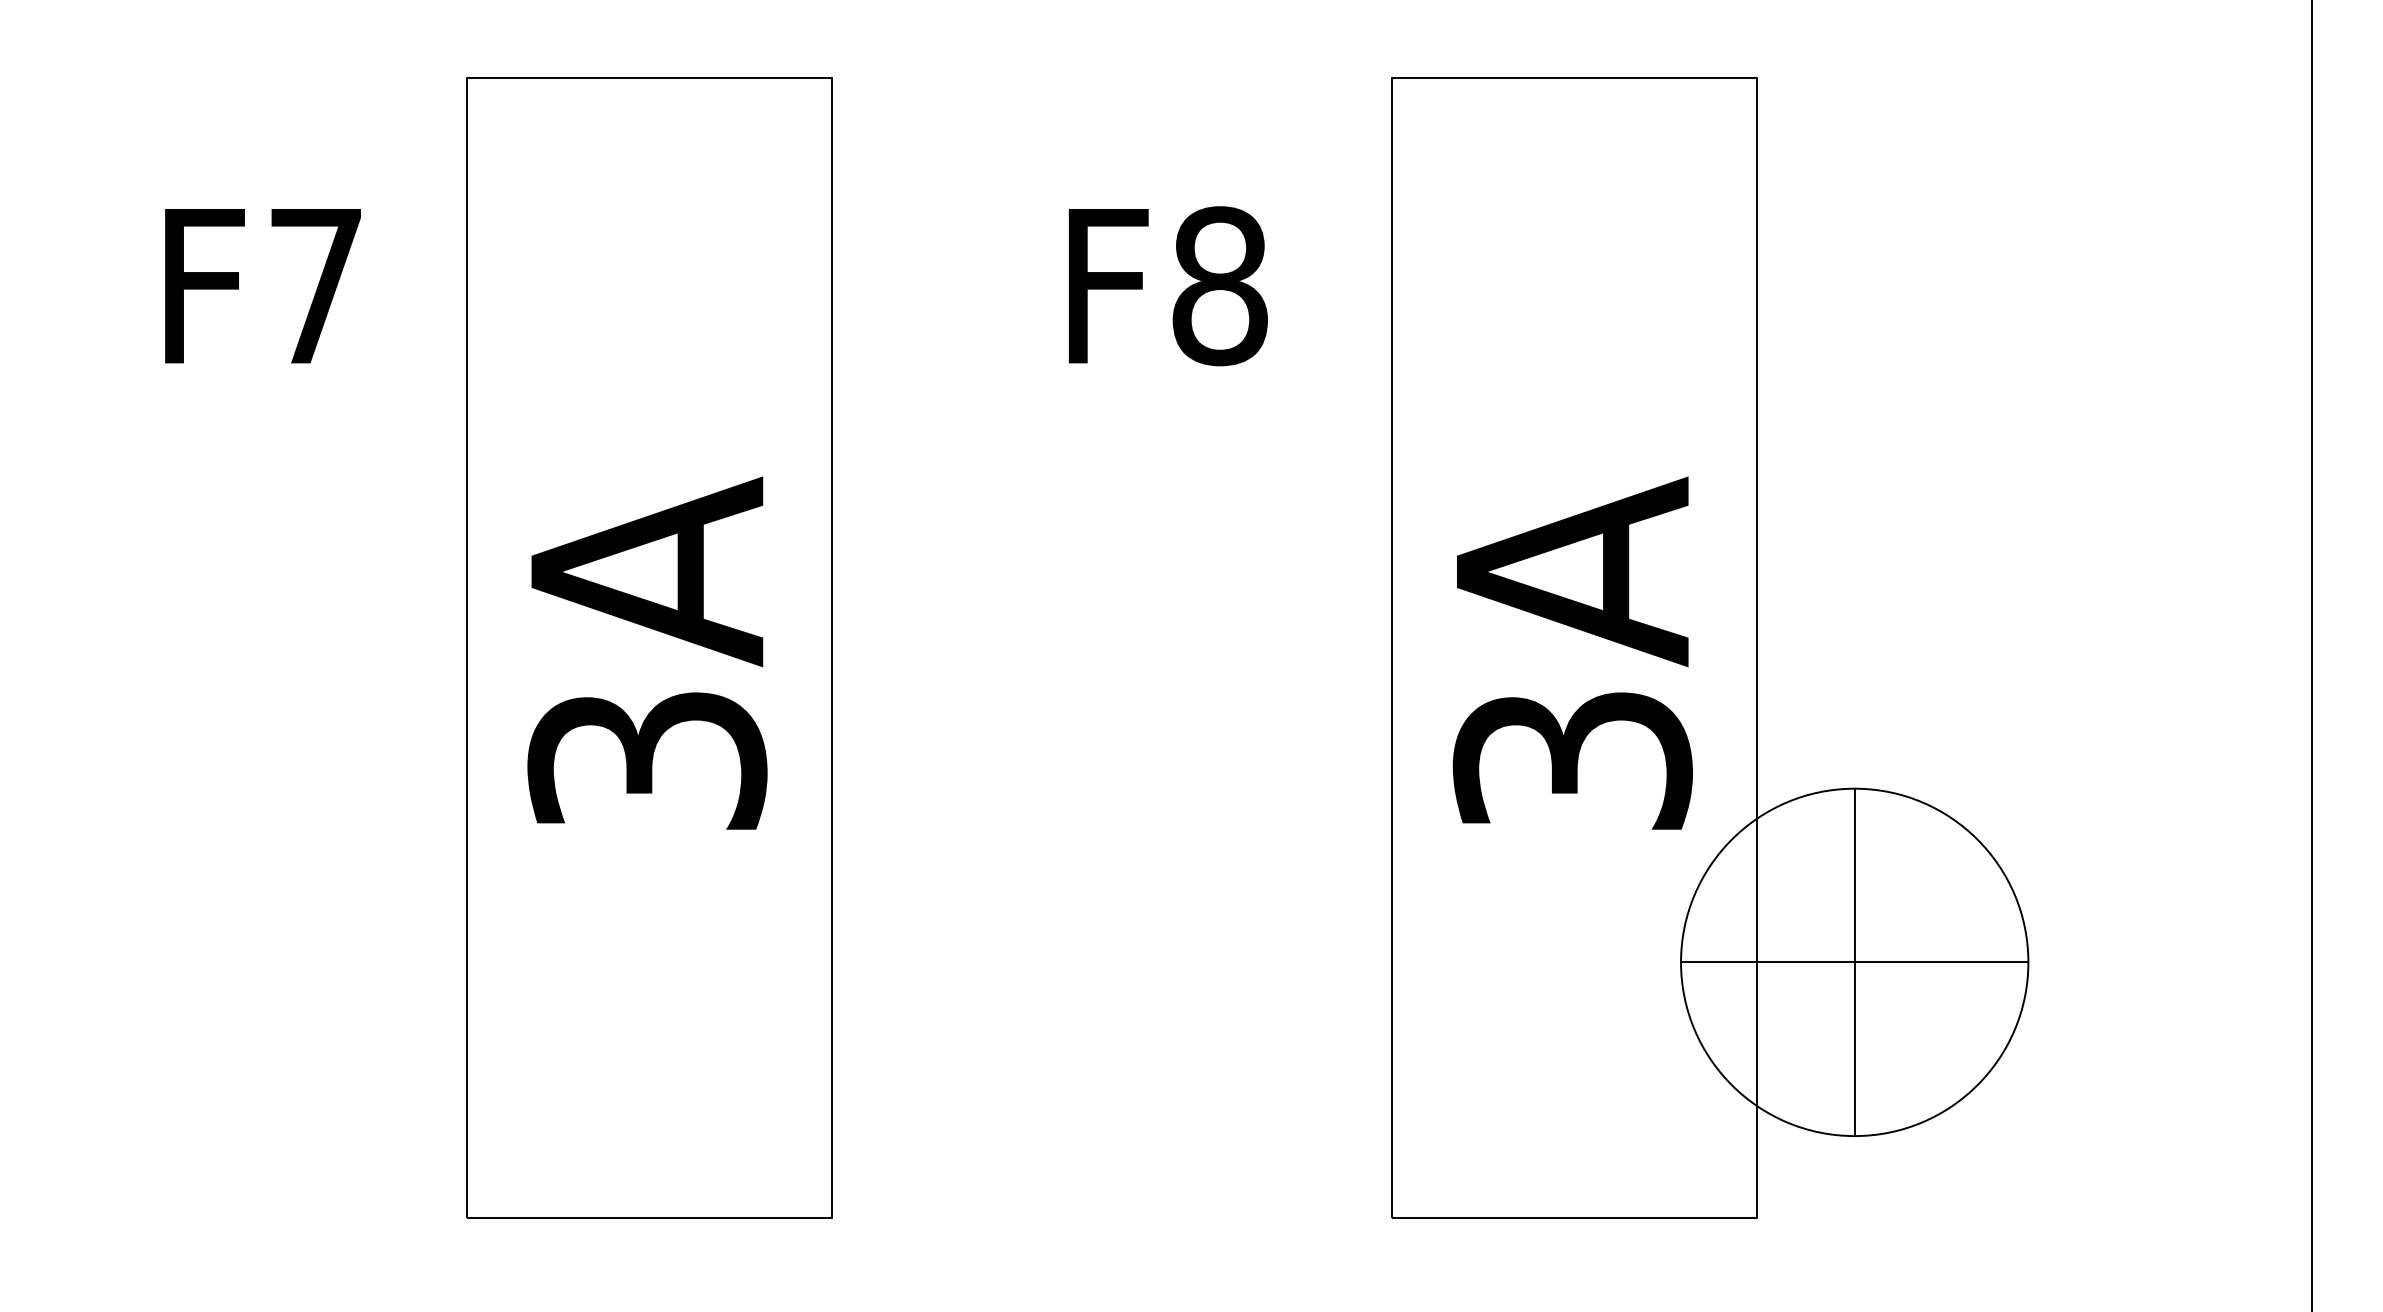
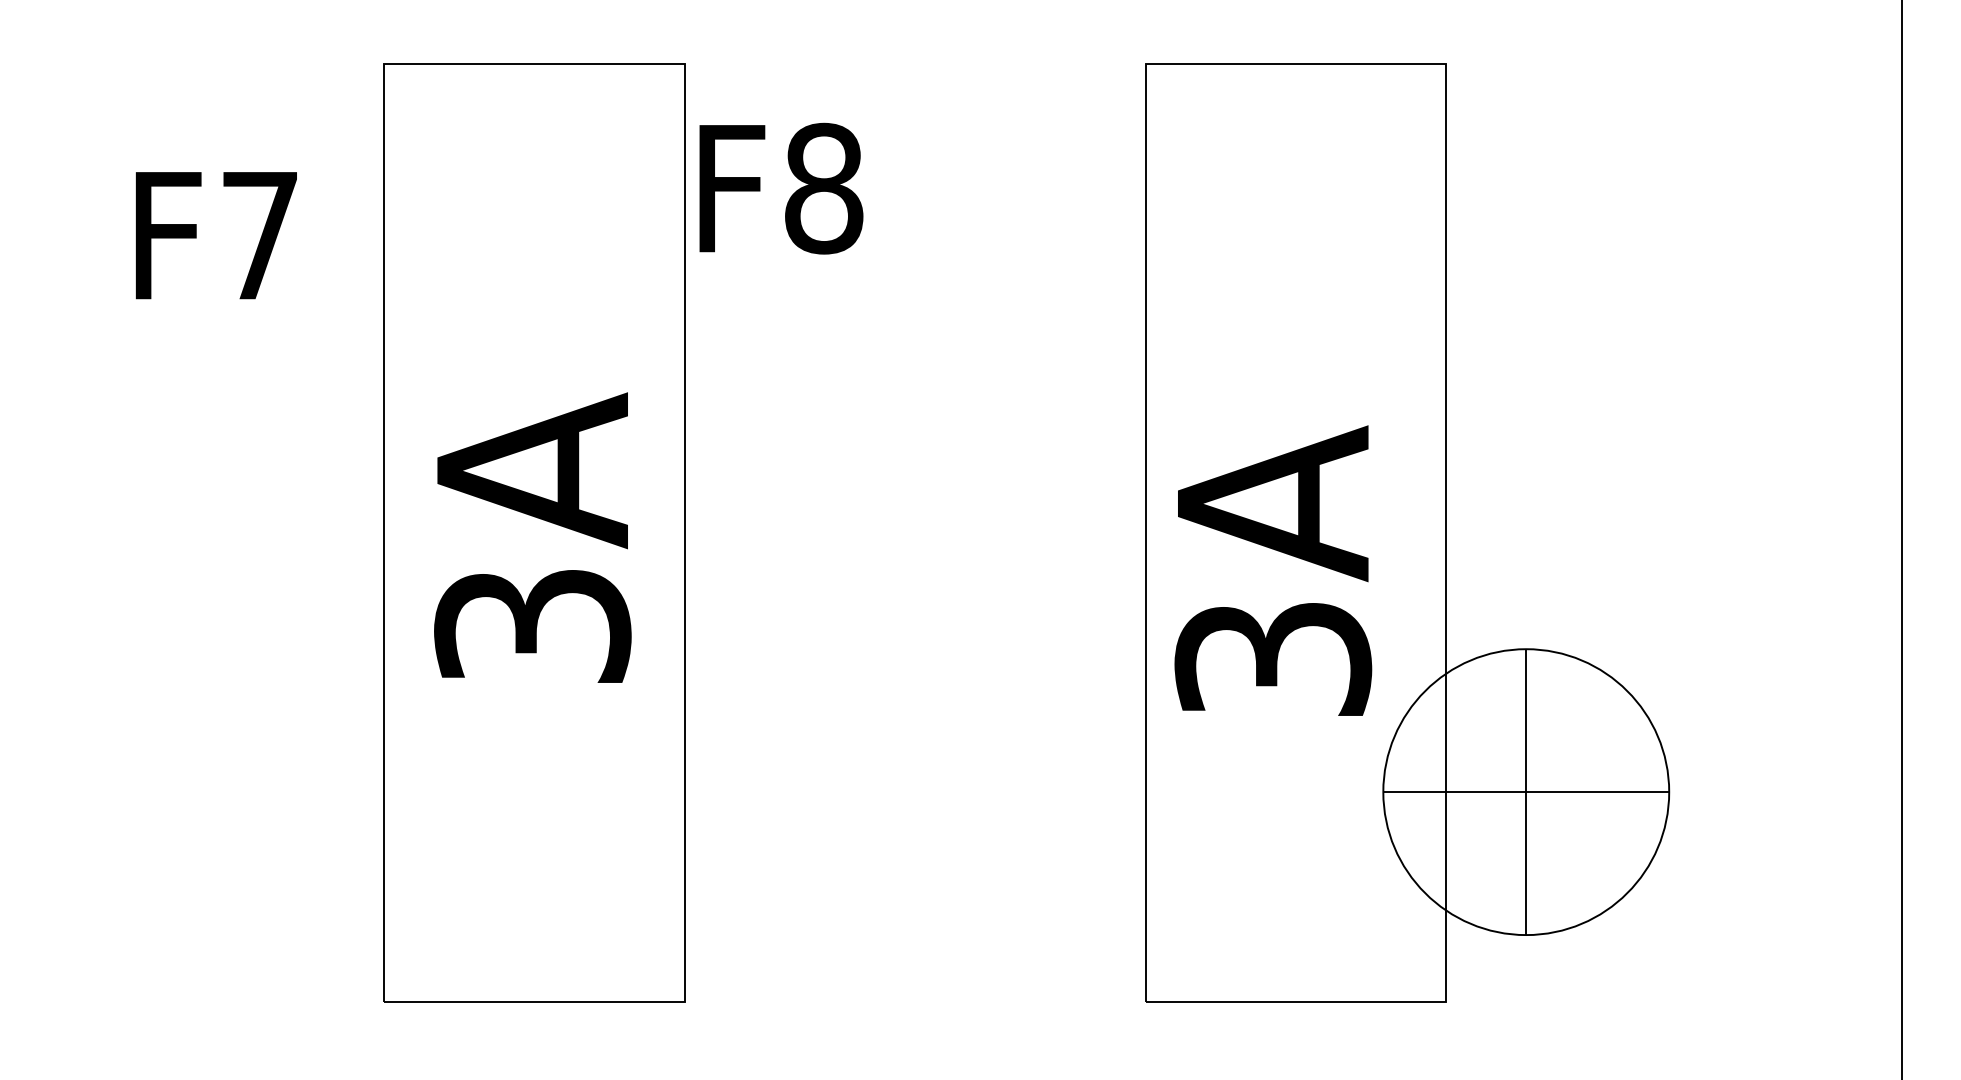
text: (1168, 285) -> (781, 188), moved
text: (1573, 652) -> (1273, 570), moved

